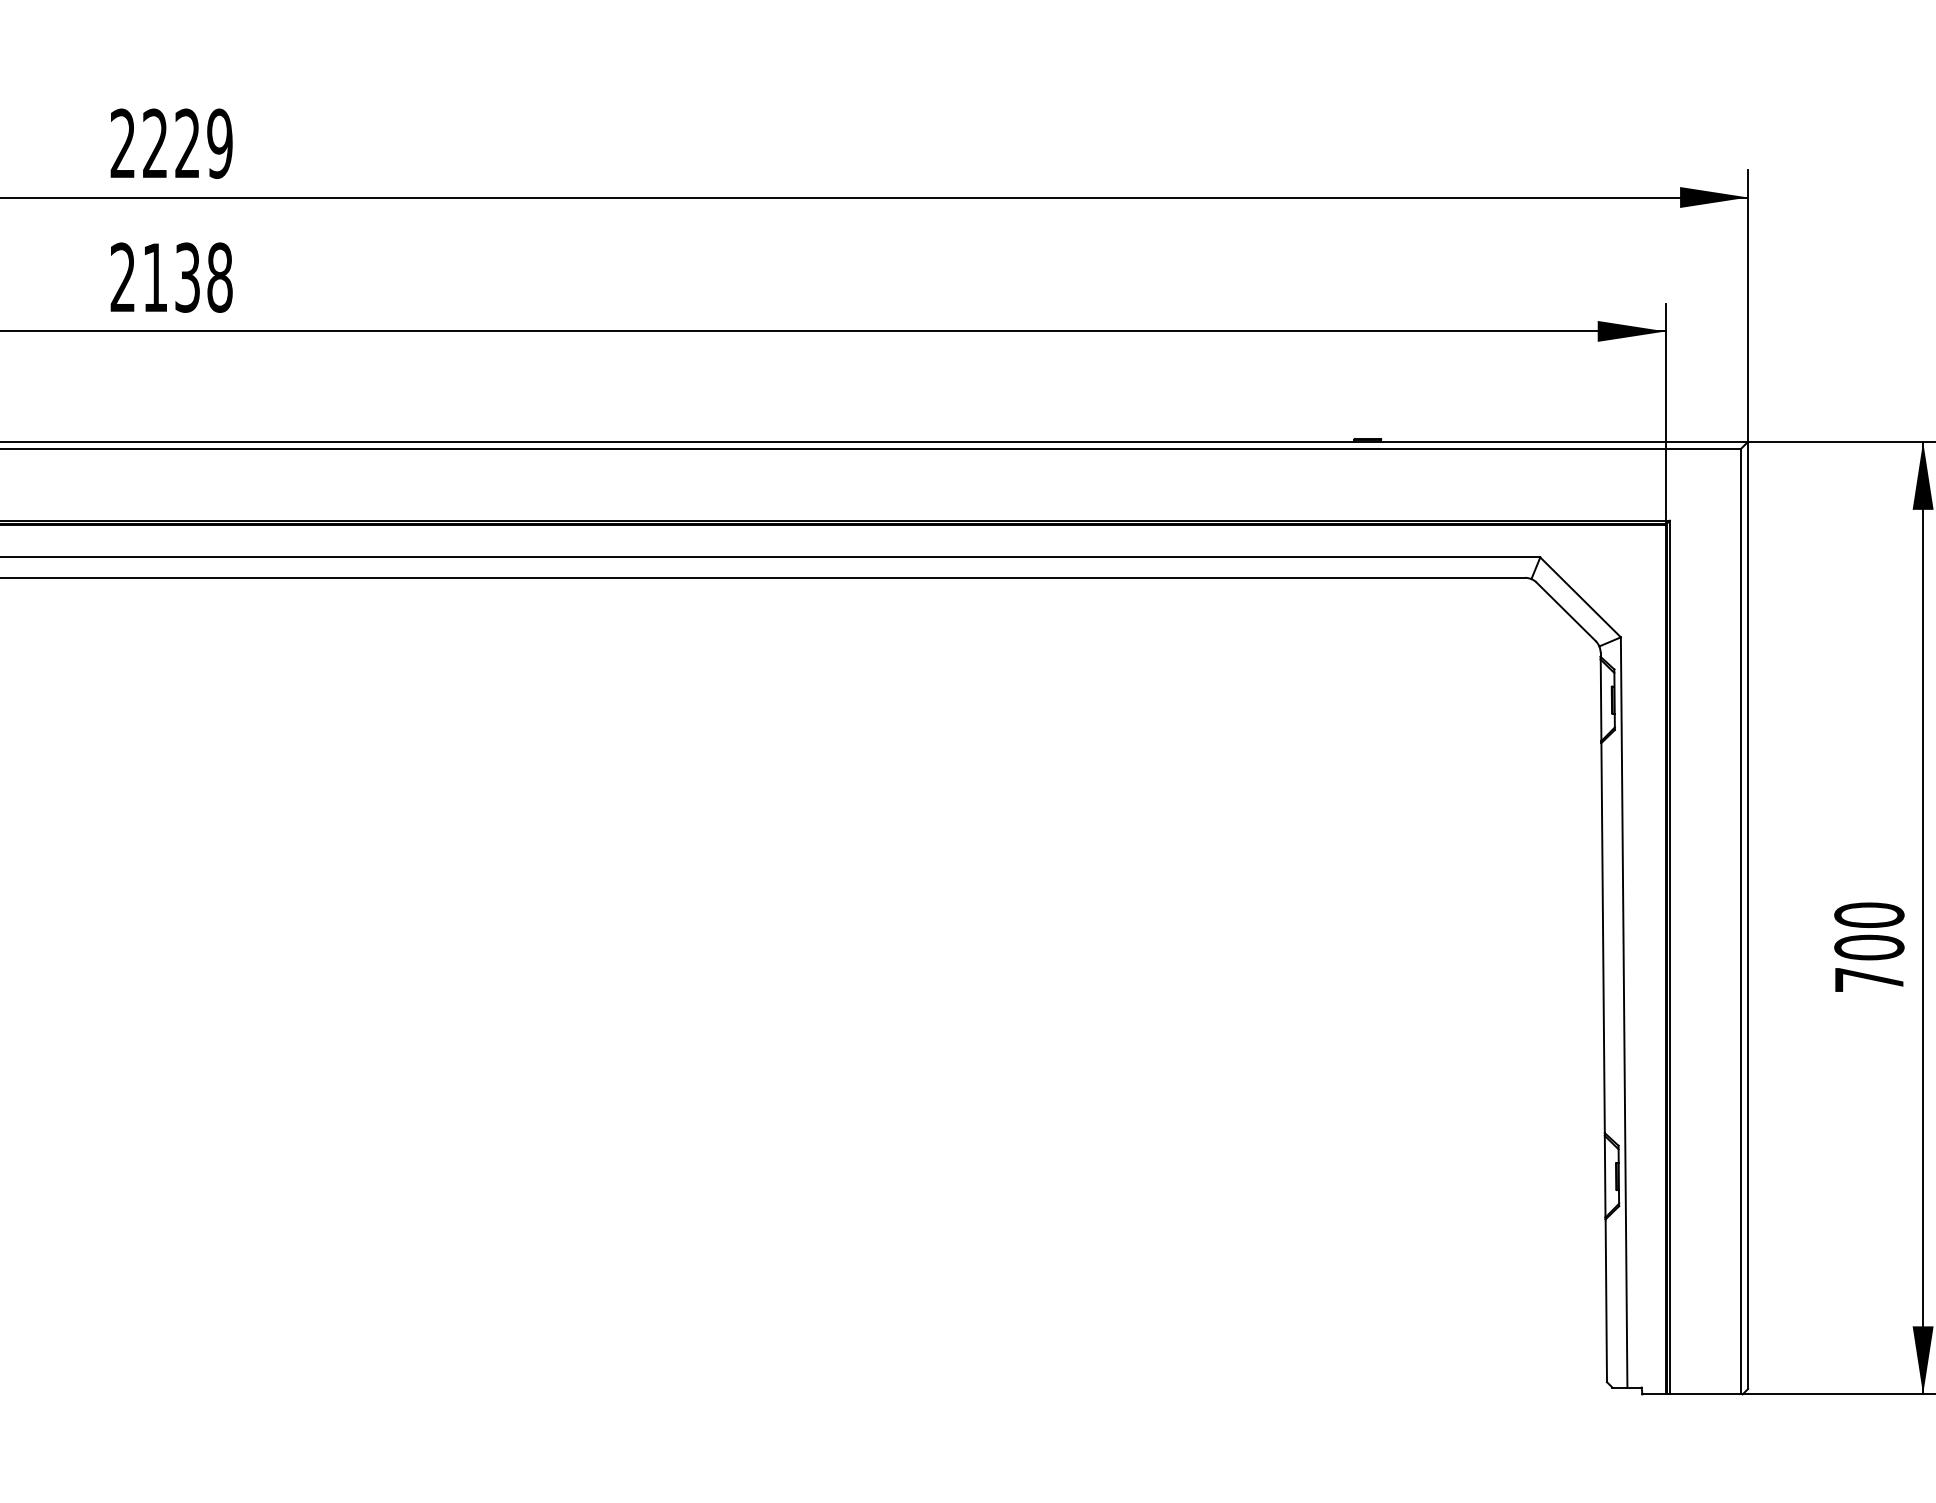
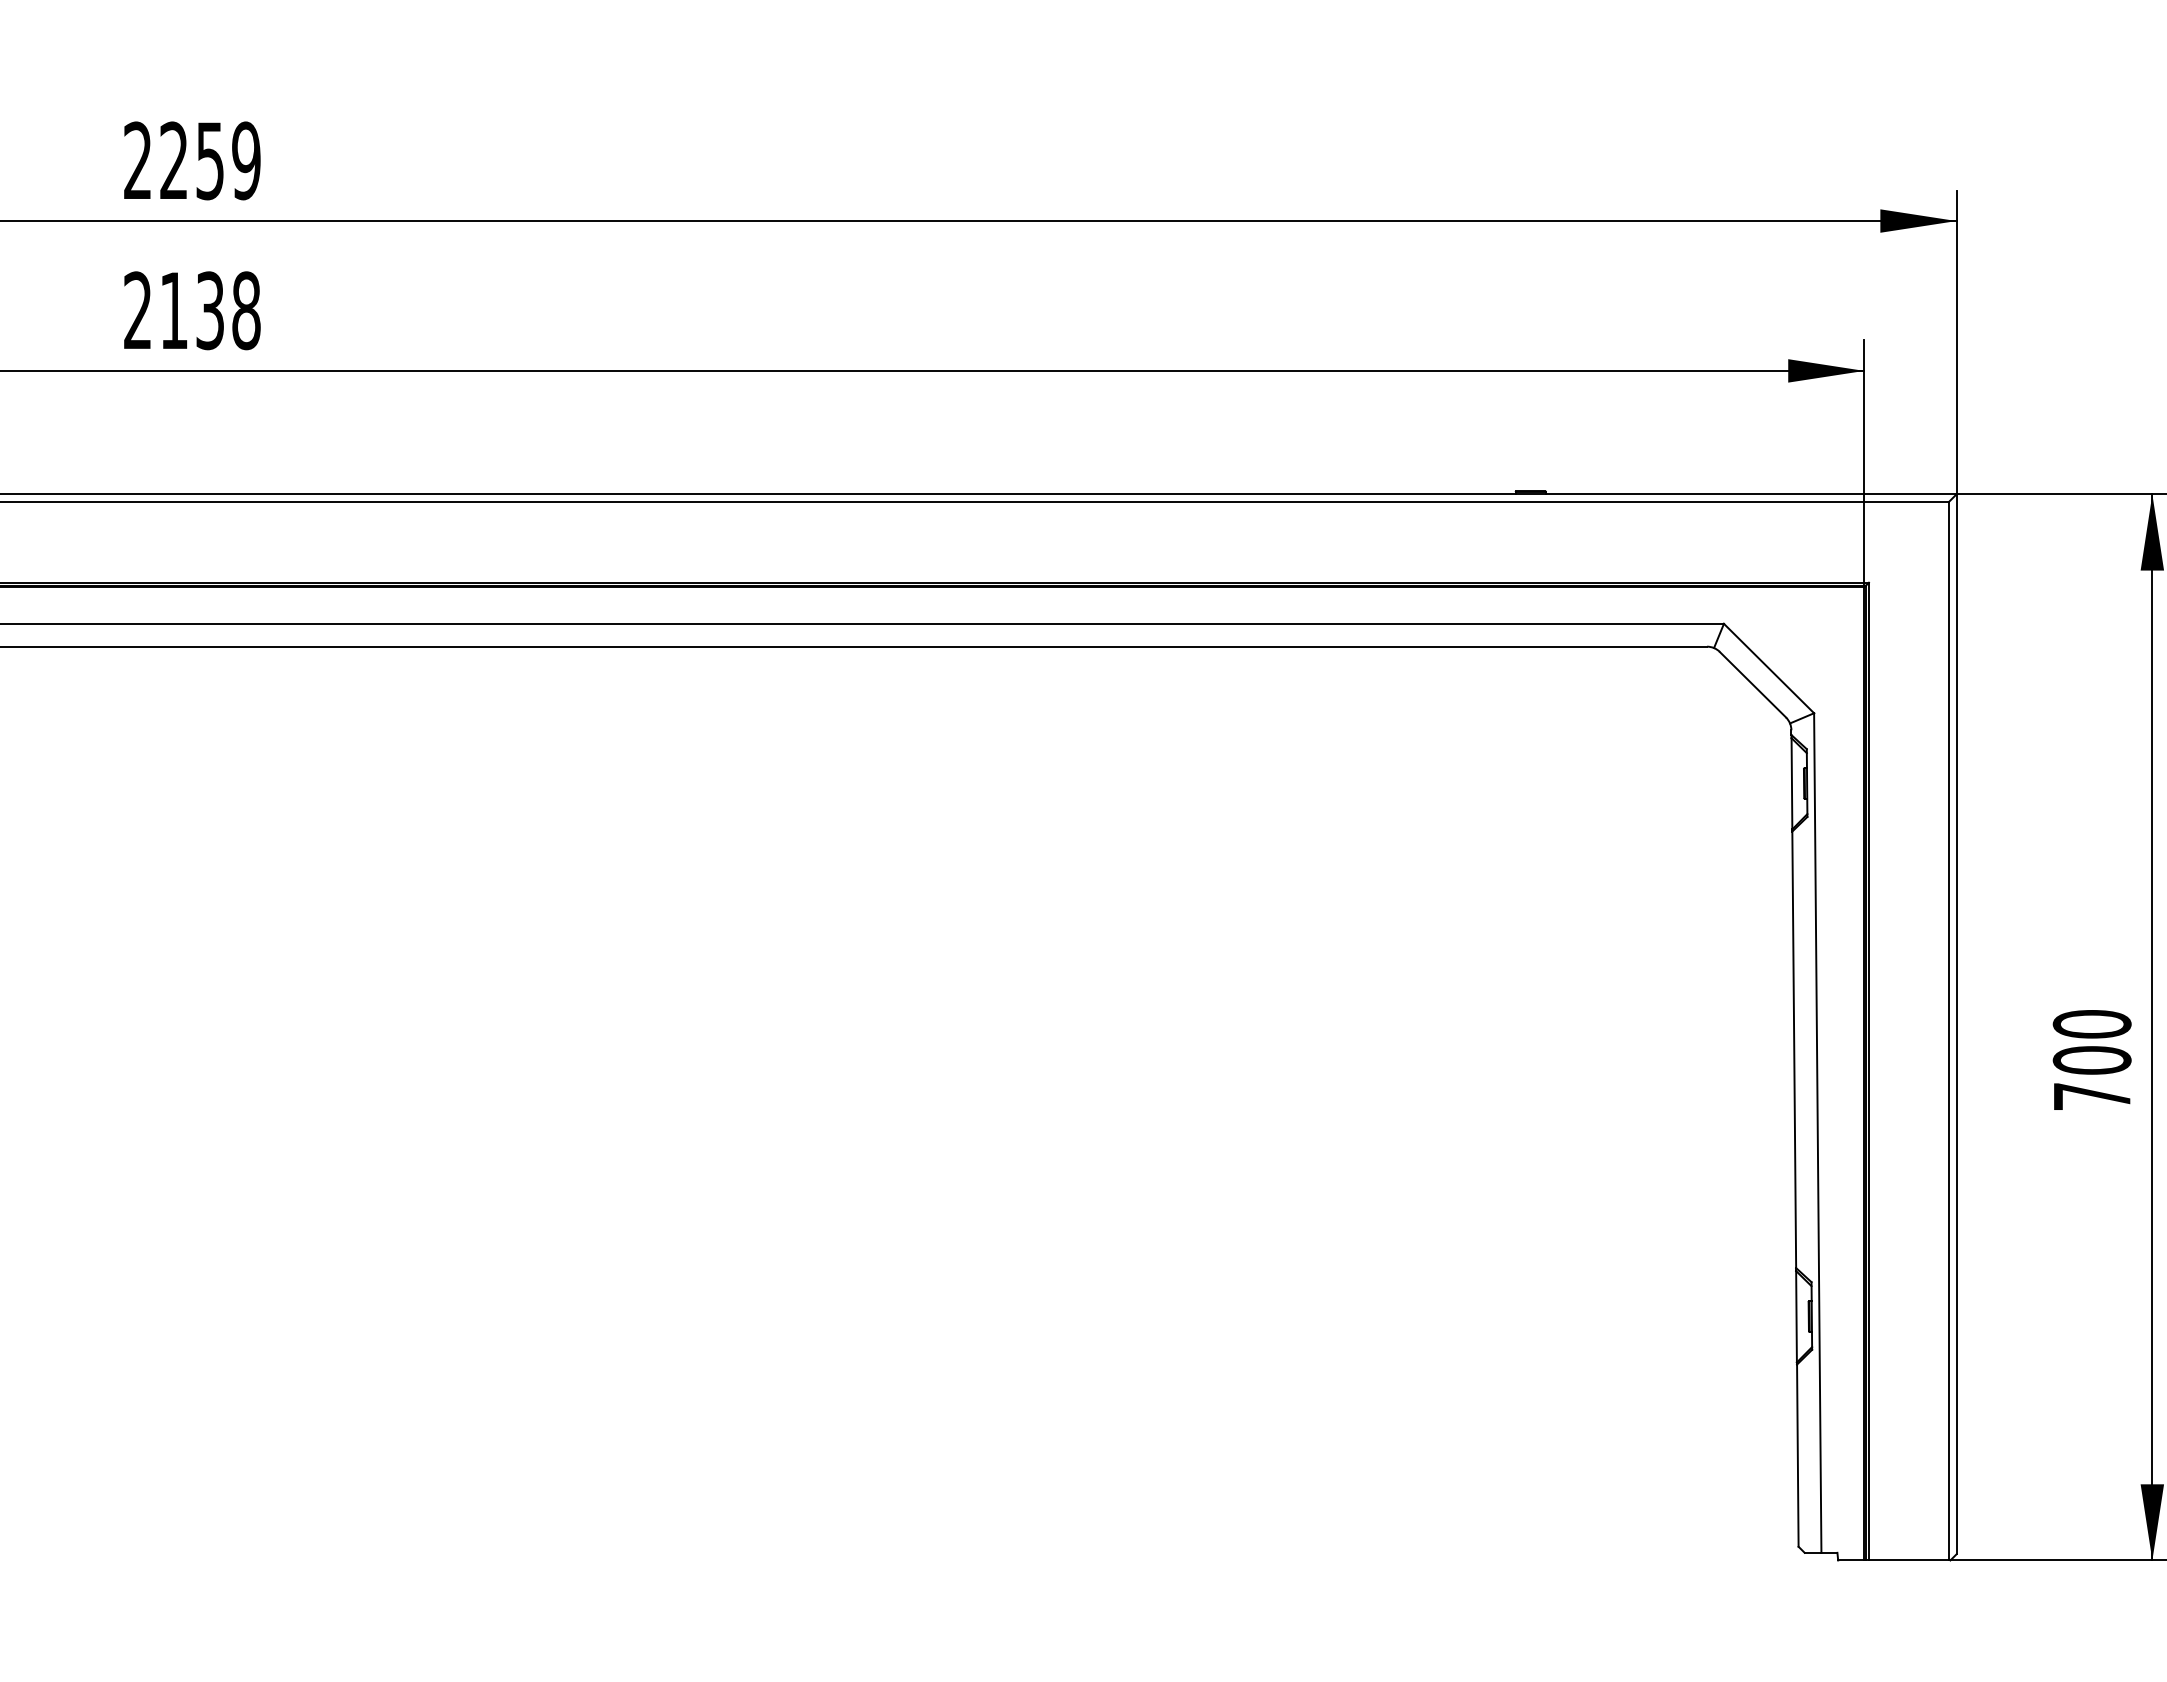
text: (186, 143) -> (209, 160), 2229 -> 2259

